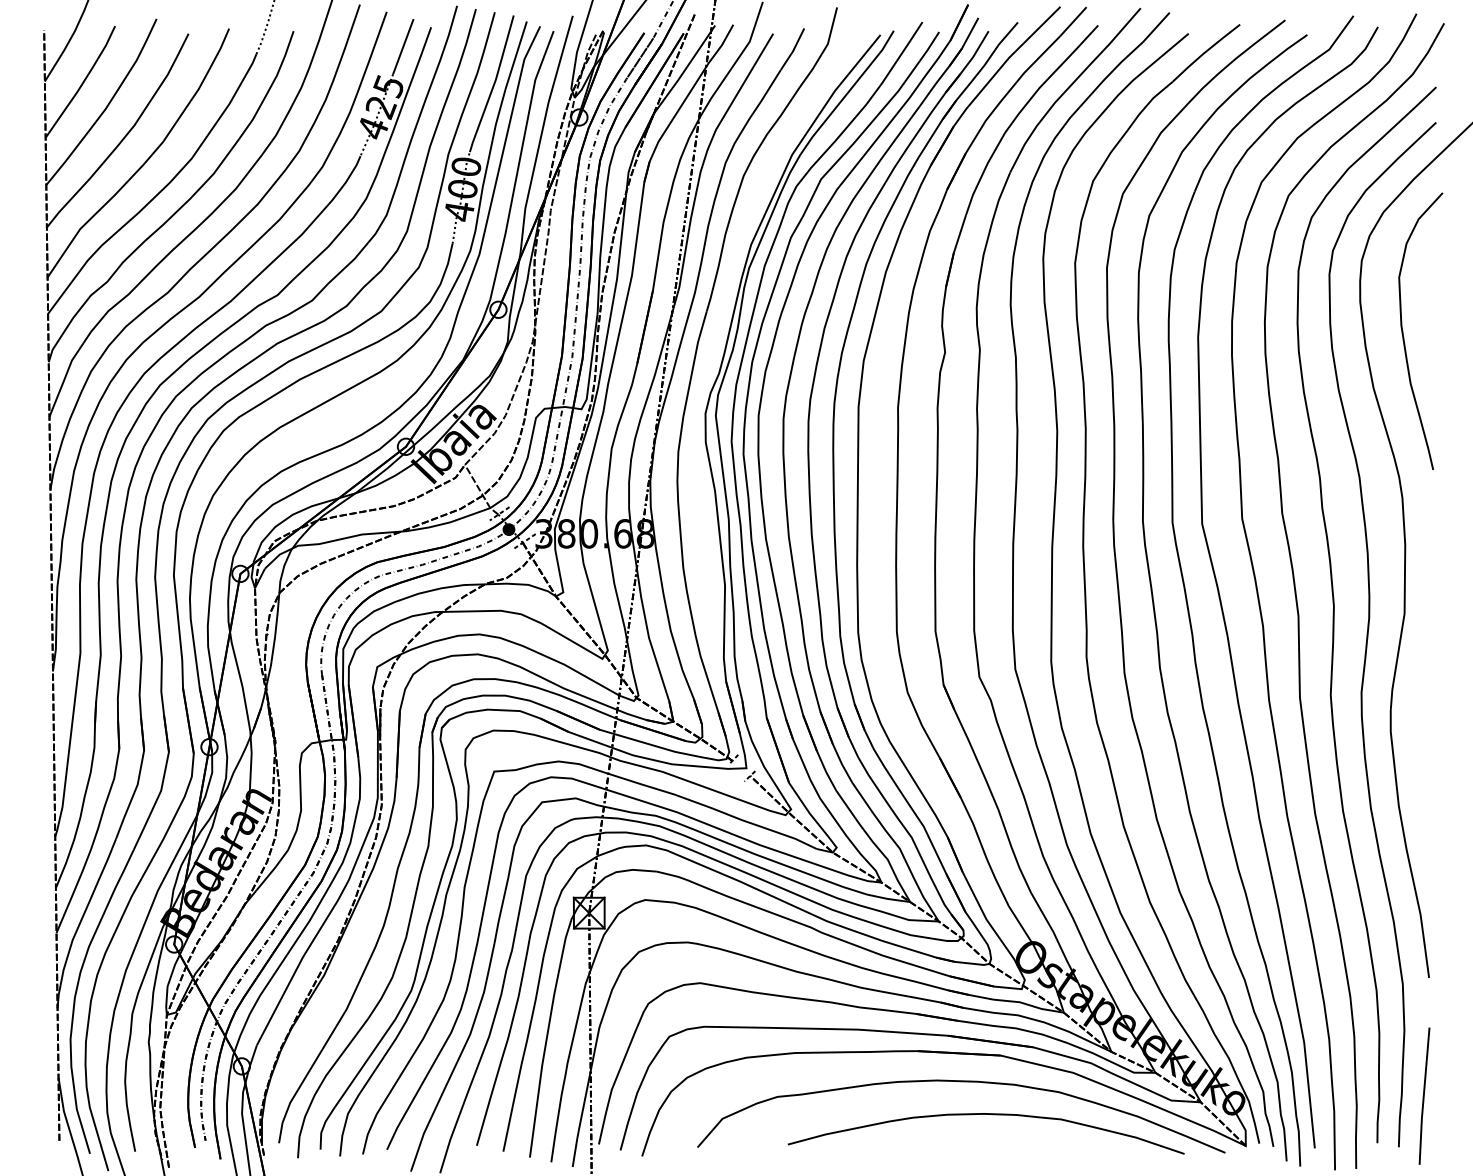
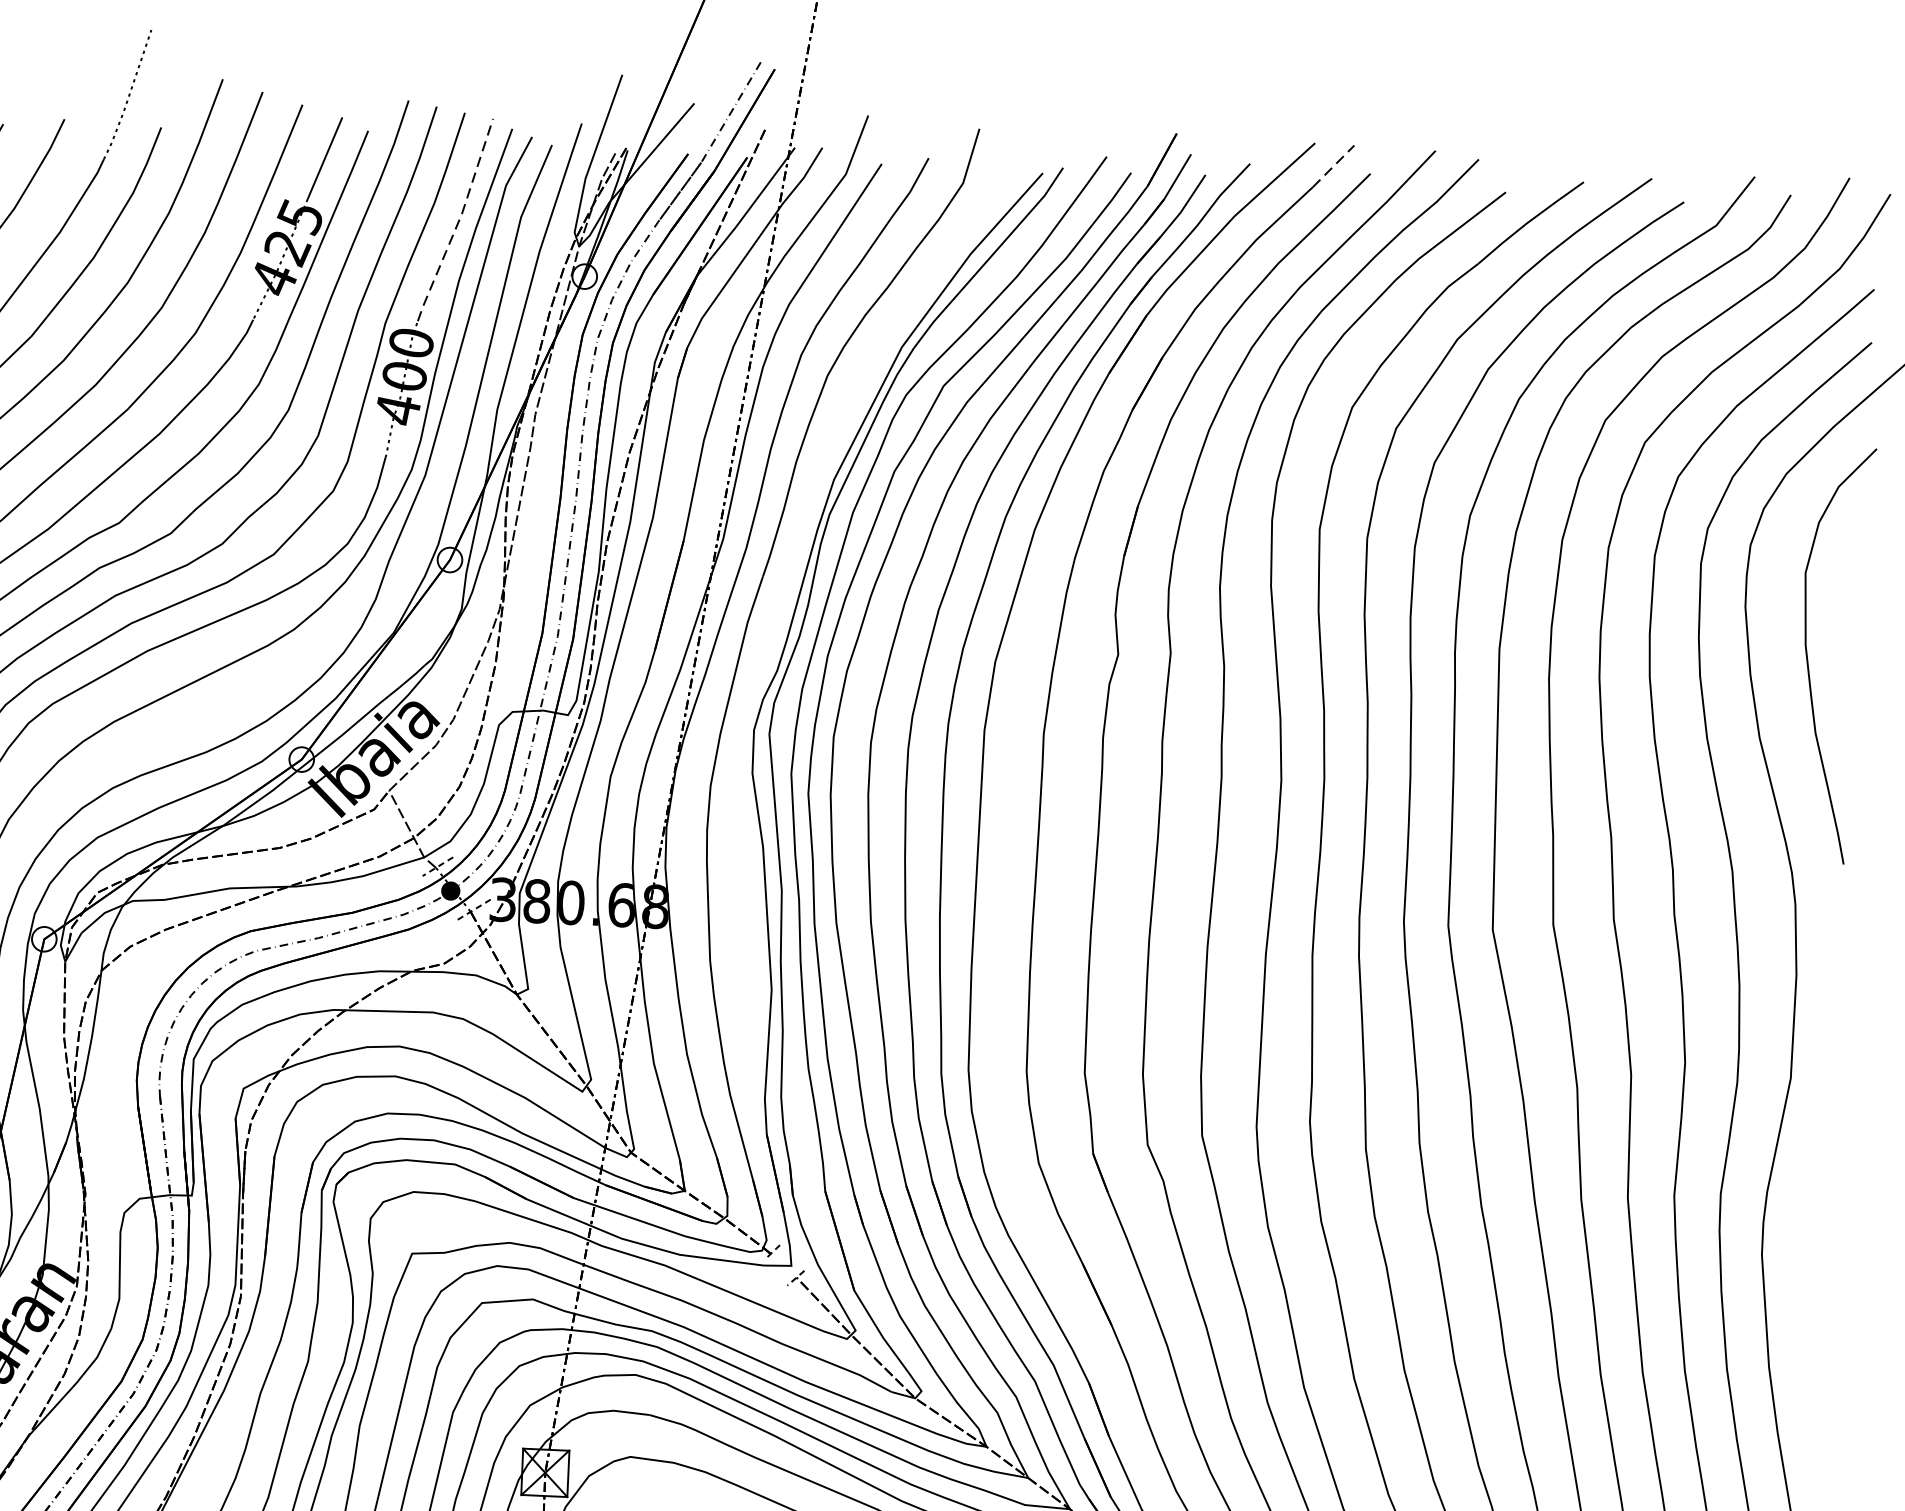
line: (1073, 21) -> (1333, 166), solid -> dashed
line: (494, 84) -> (459, 221), solid -> dashed

